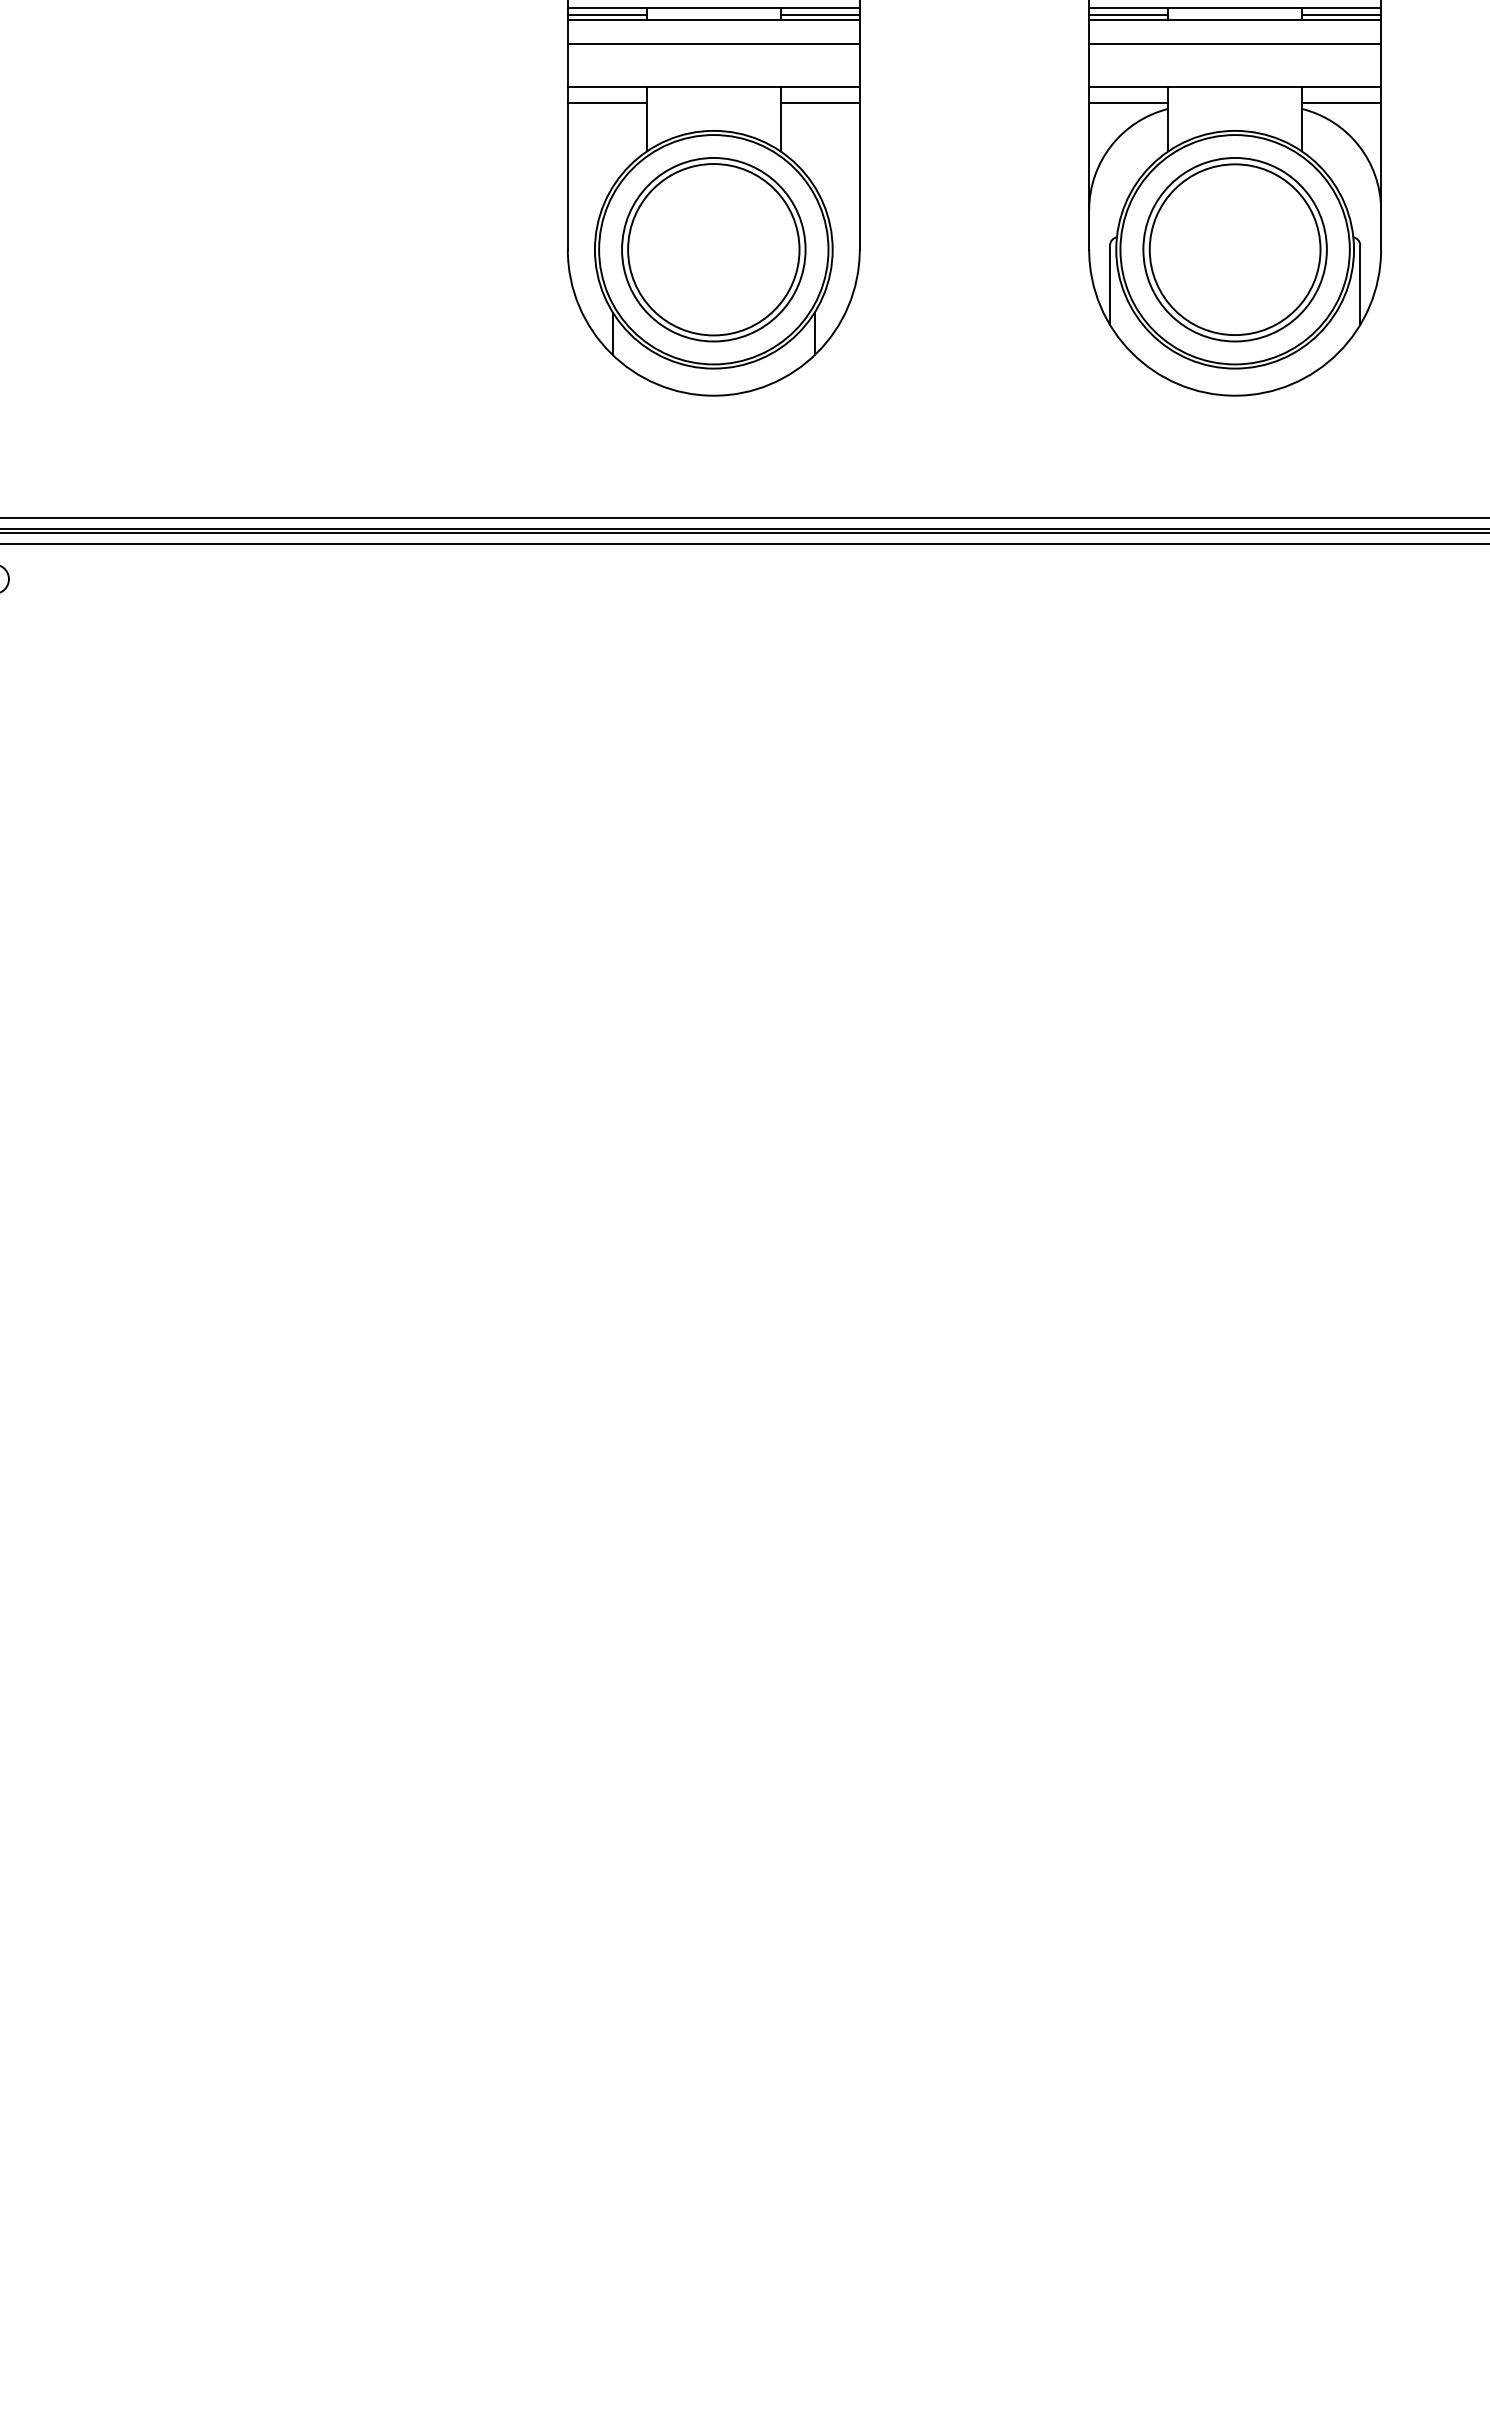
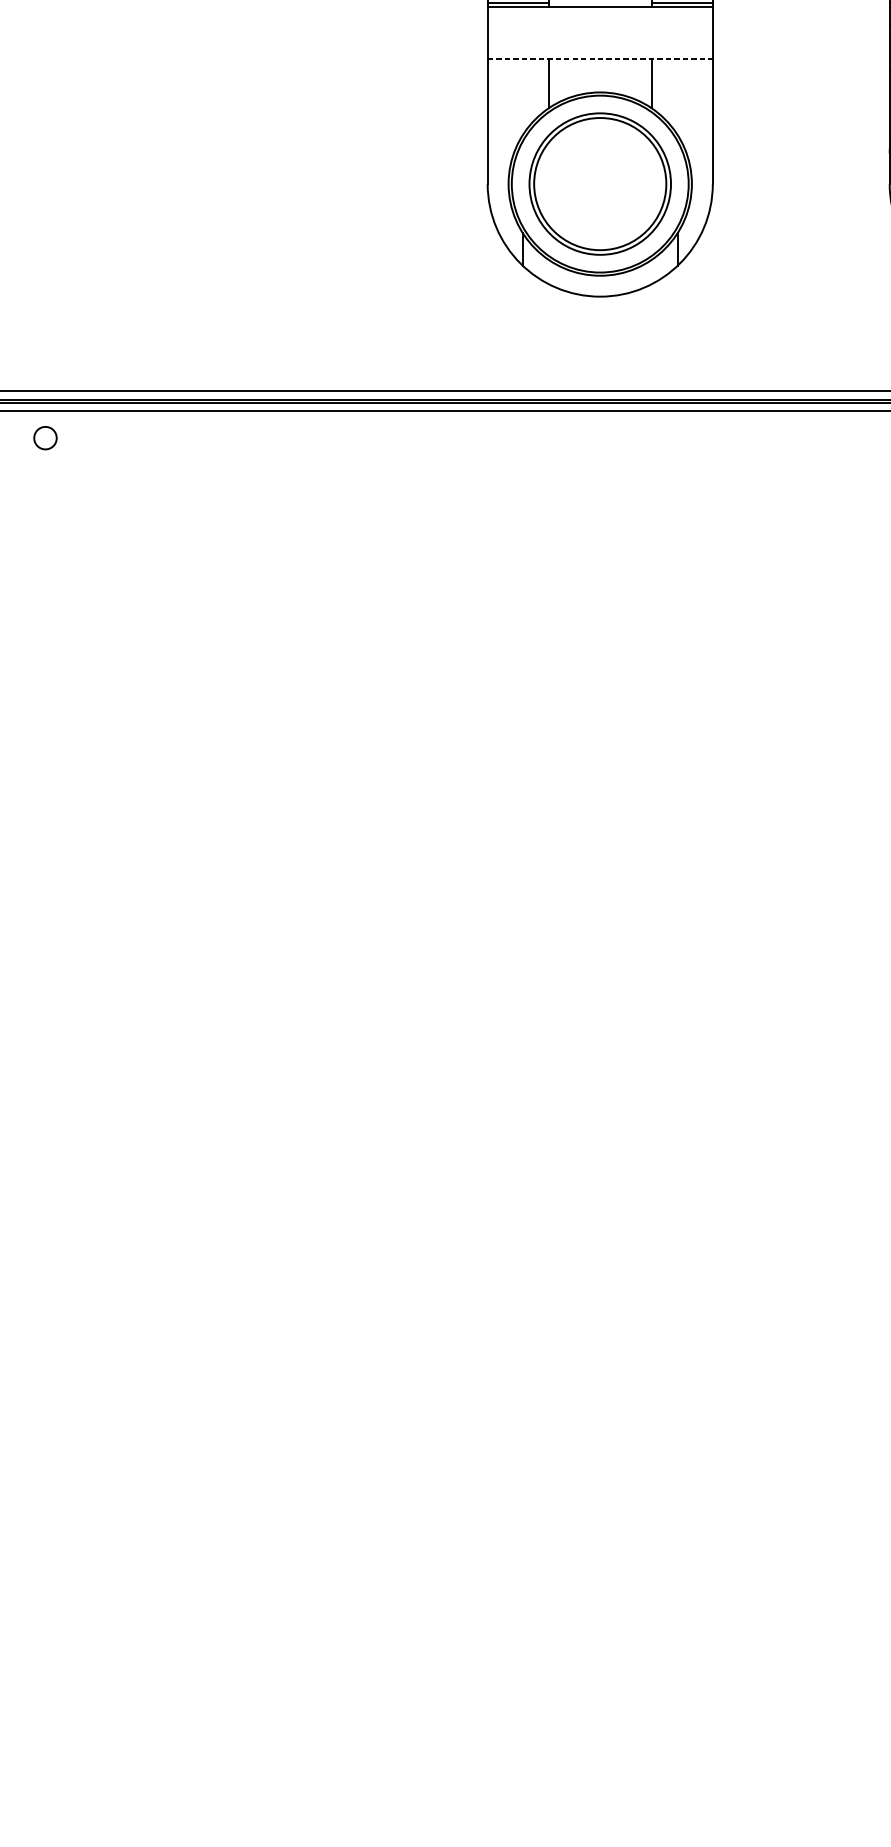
line: (713, 43) -> (600, 25), removed
line: (713, 87) -> (600, 59), solid -> dashed
line: (607, 102) -> (518, 70), removed
line: (819, 102) -> (681, 70), removed

